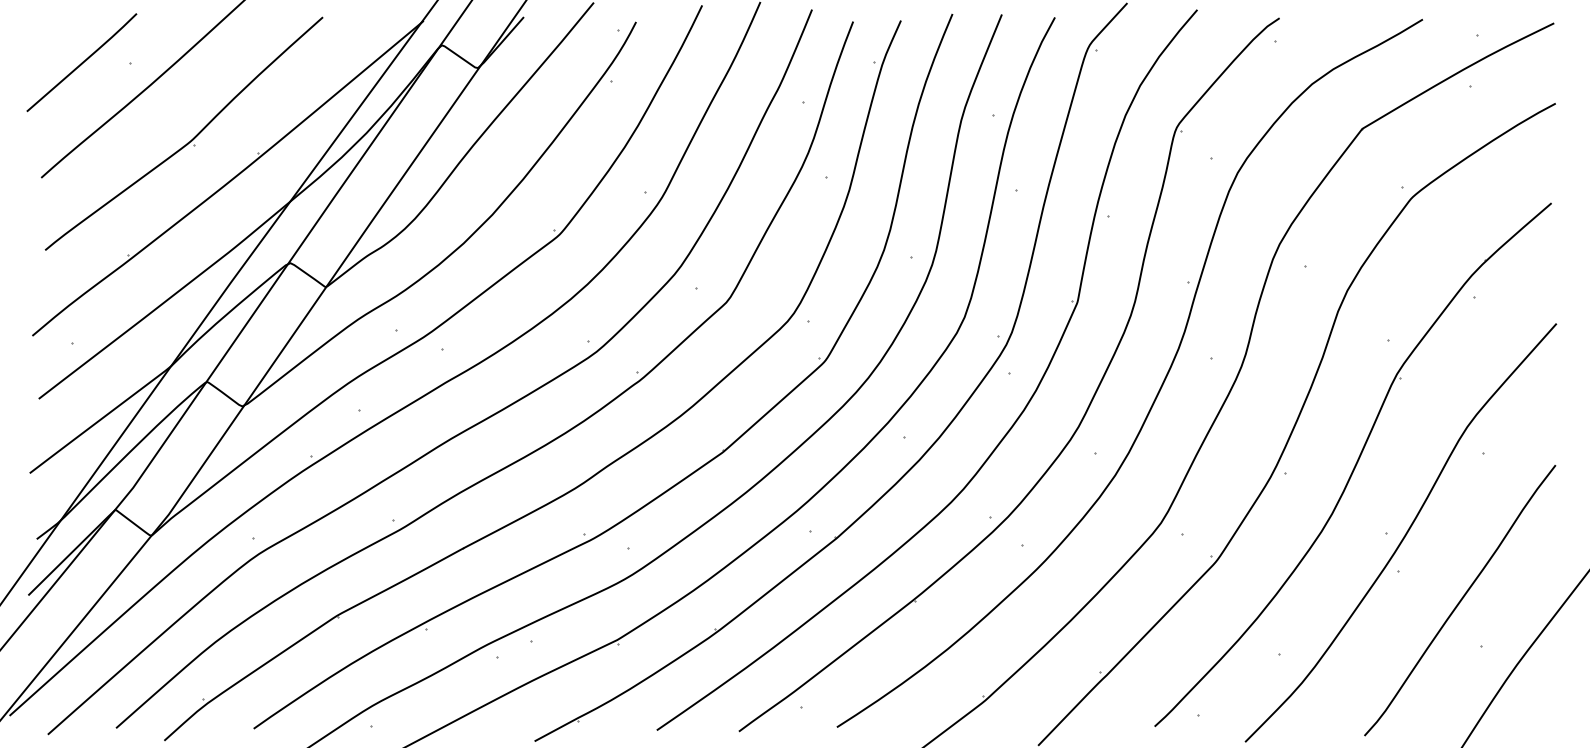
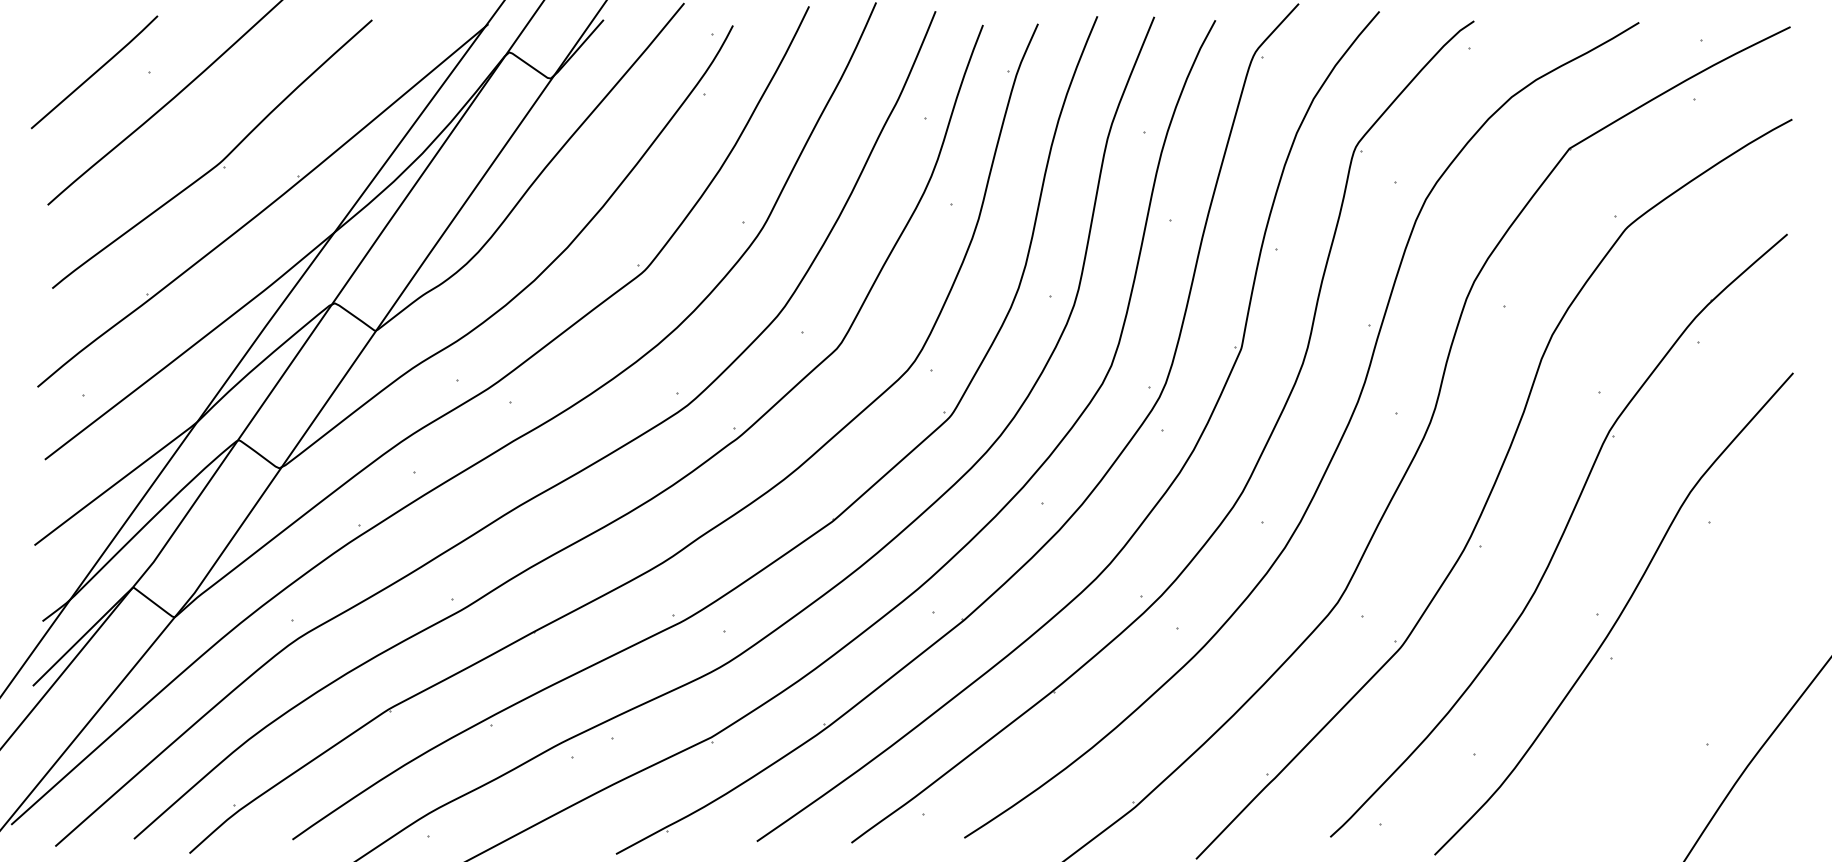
curve: (1460, 600) -> (1682, 691), removed

